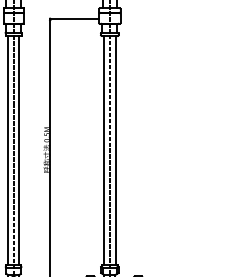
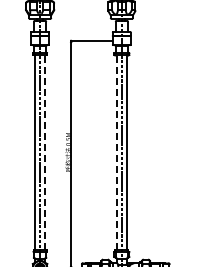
line: (20, 150) -> (45, 152), solid -> dashed
line: (103, 150) -> (116, 152), solid -> dashed

